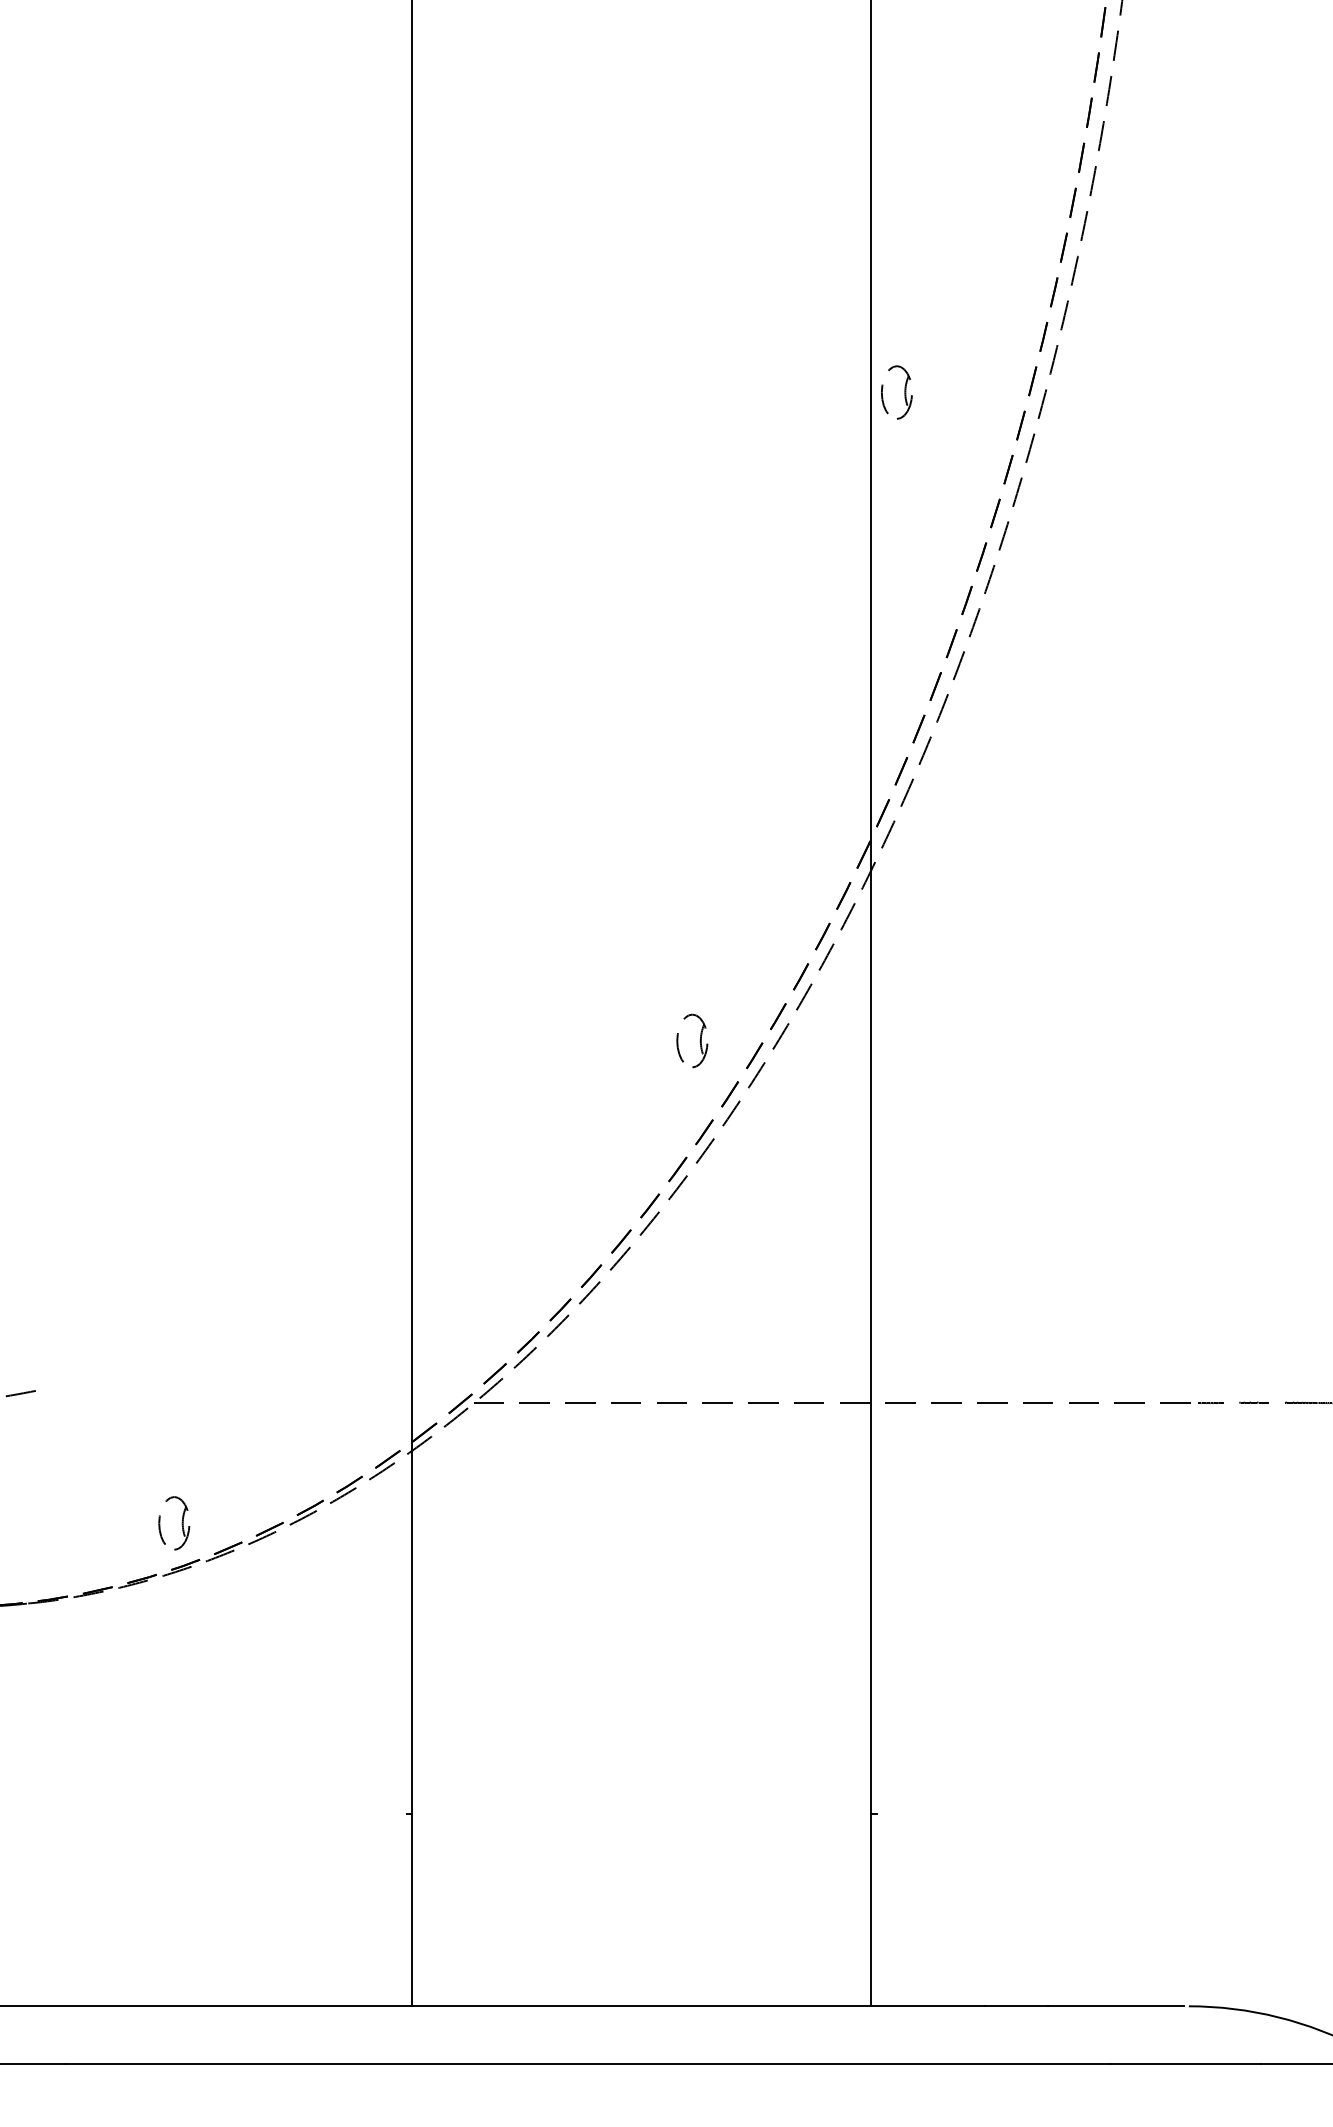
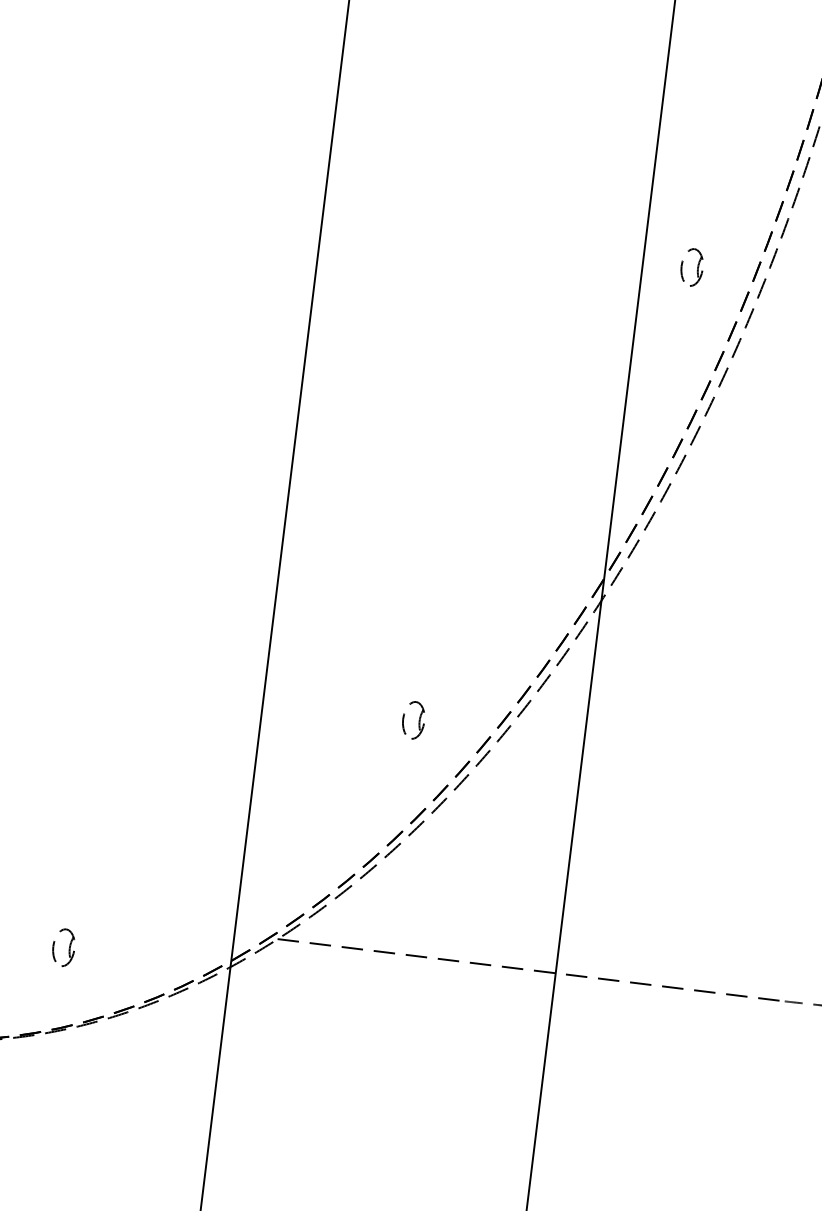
part: (904, 392) -> (697, 268), moved
part: (699, 1040) -> (418, 720), moved
part: (181, 1523) -> (68, 948), moved

